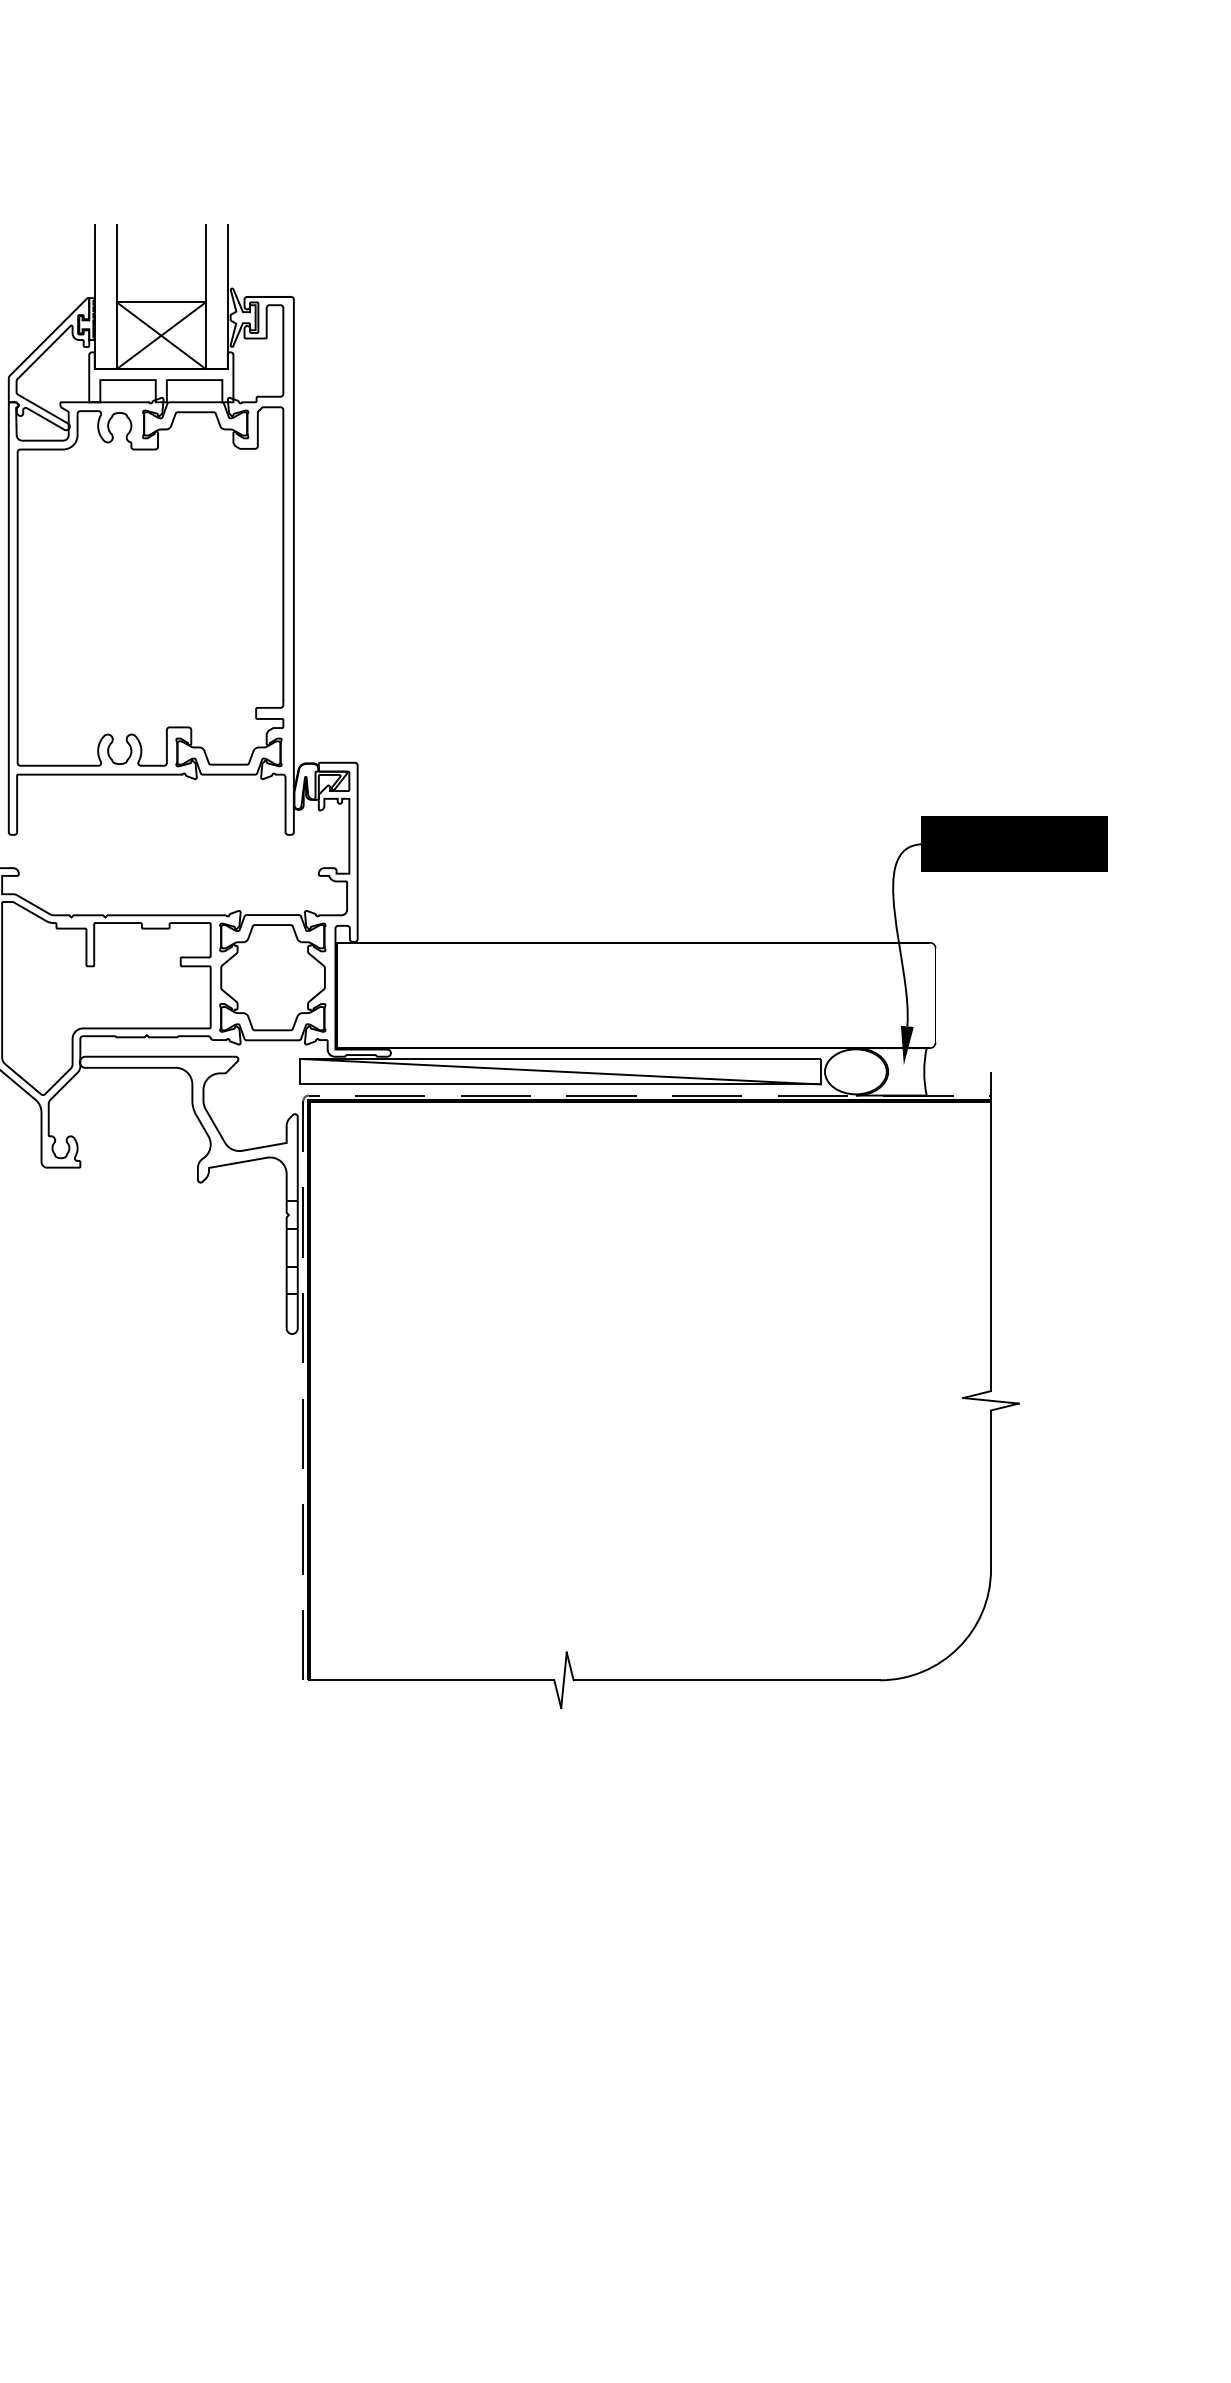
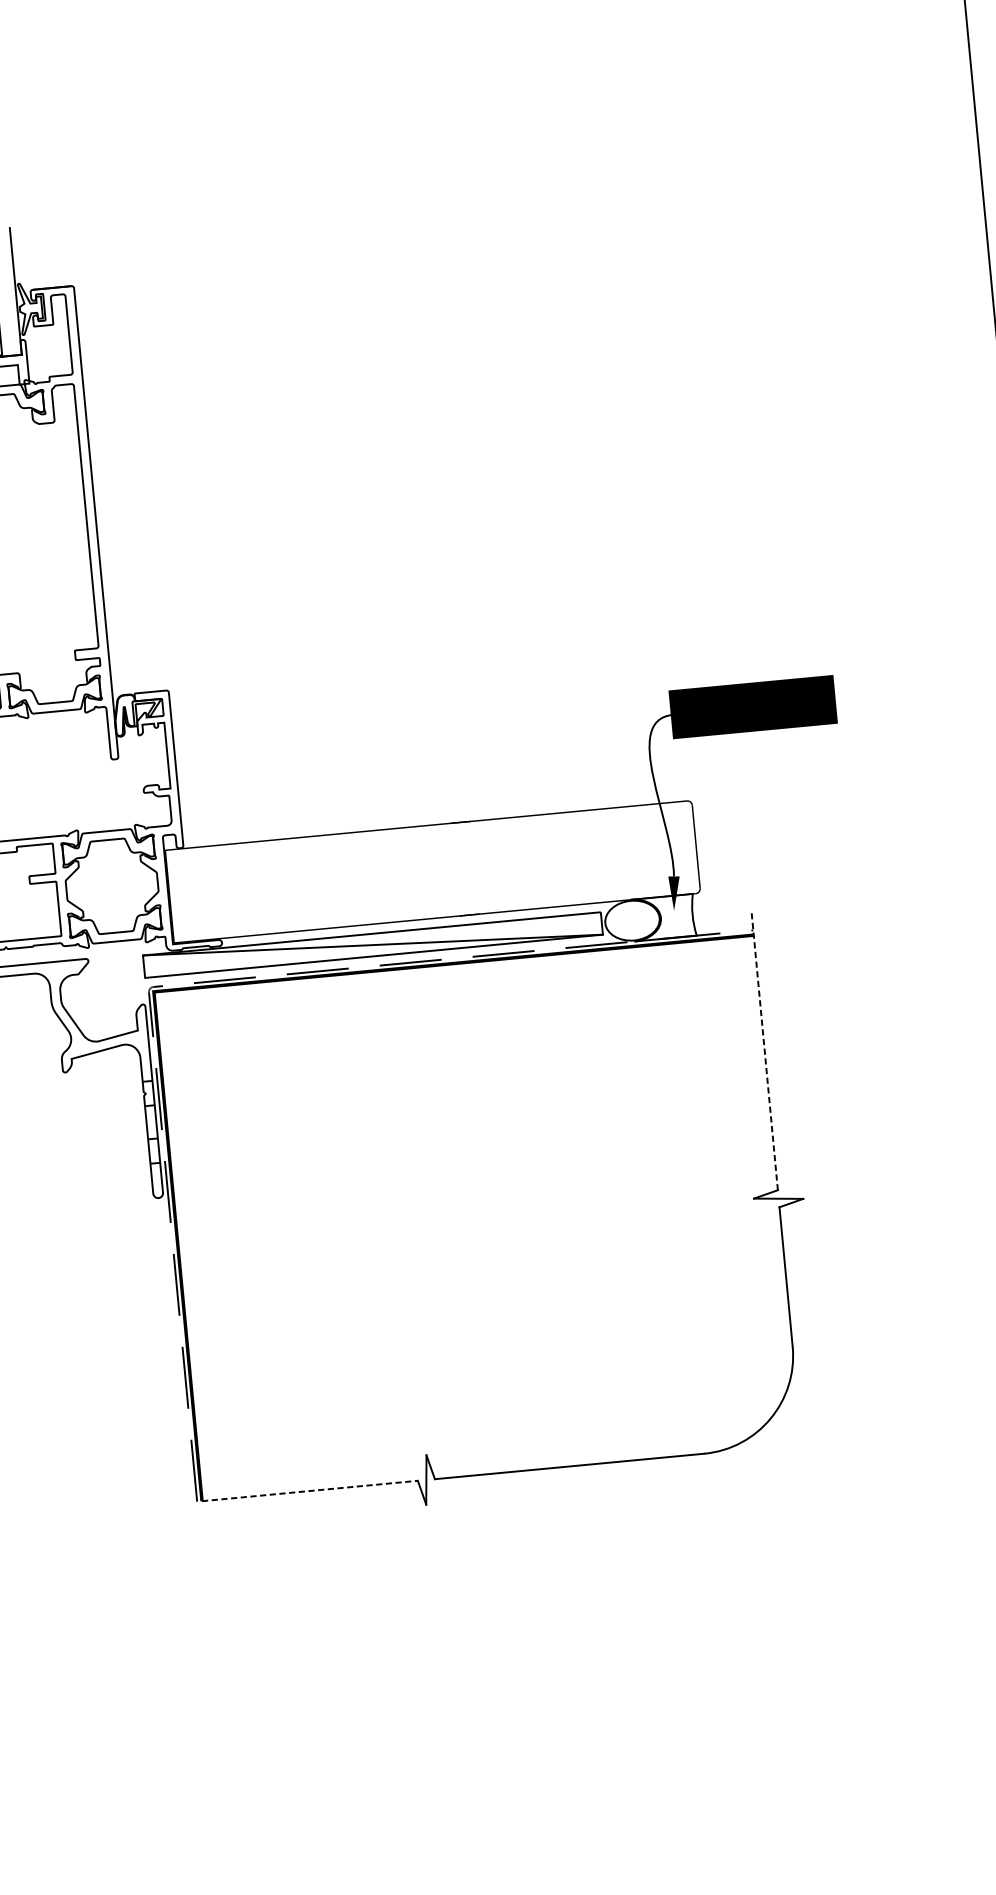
line: (991, 1232) -> (765, 1050), solid -> dashed
line: (431, 1680) -> (309, 1491), solid -> dashed

